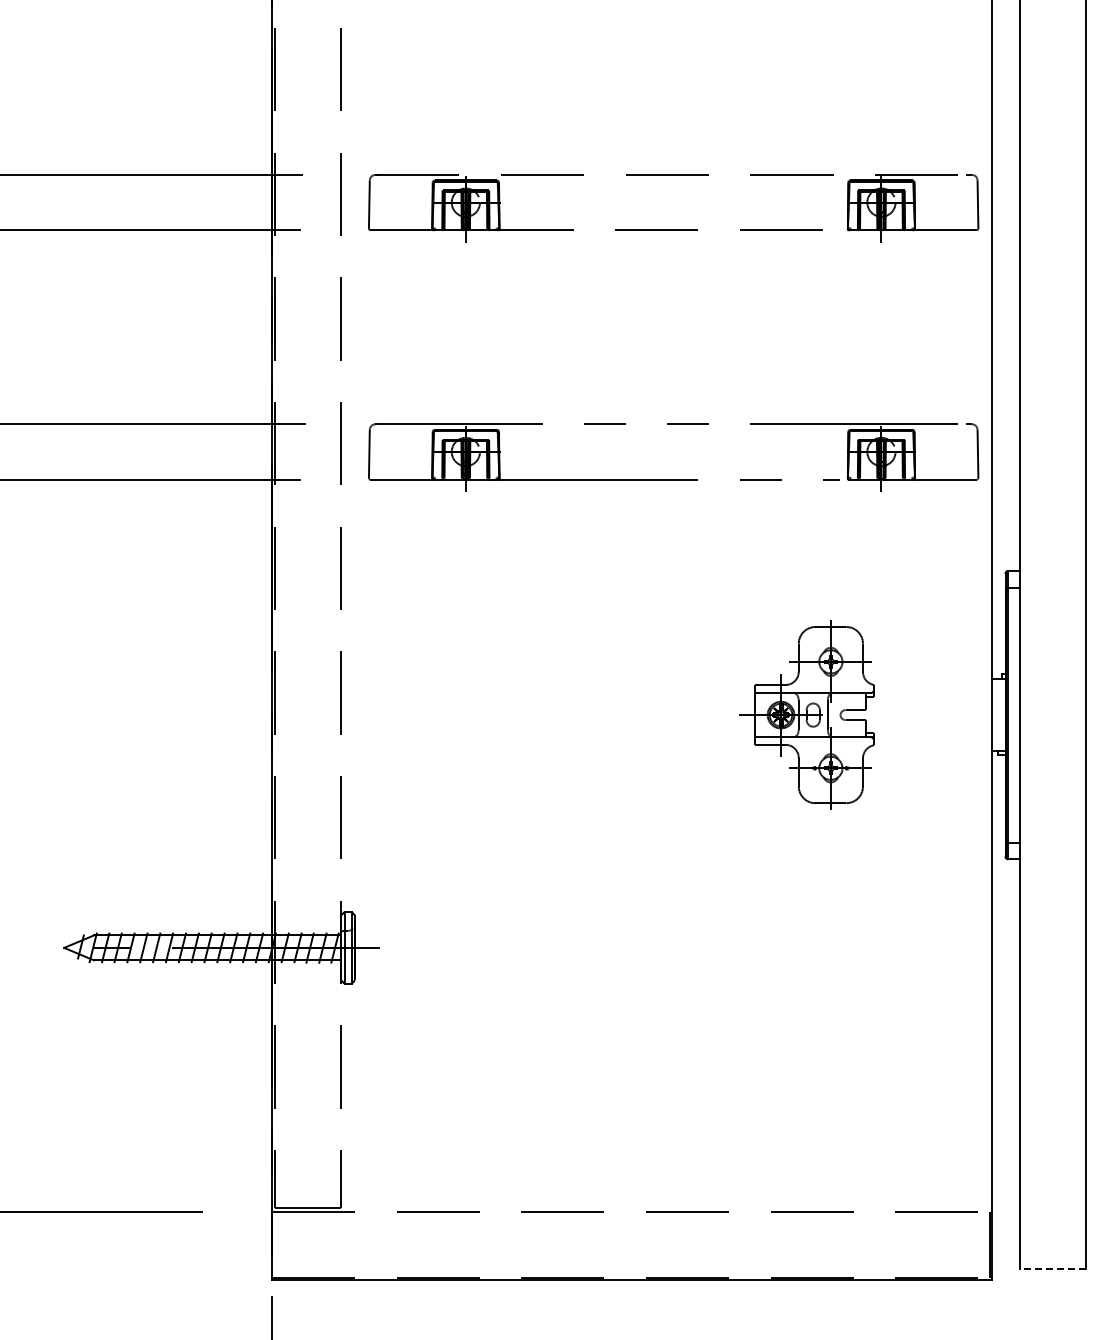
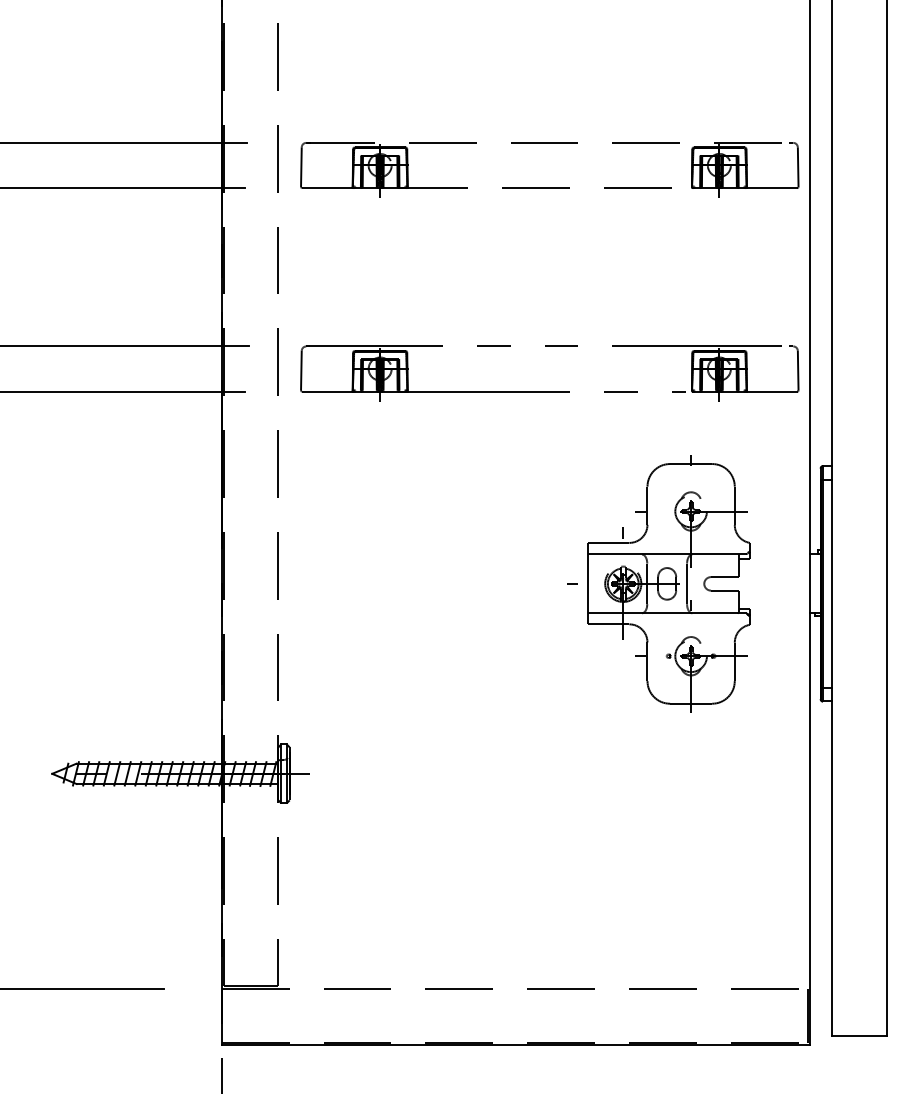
part: (806, 714) -> (658, 583), size x1.67
line: (1052, 1269) -> (859, 1036), dashed -> solid

